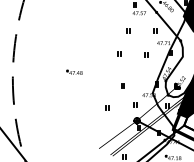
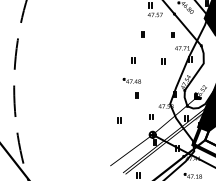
part: (74, 71) -> (131, 79), moved

